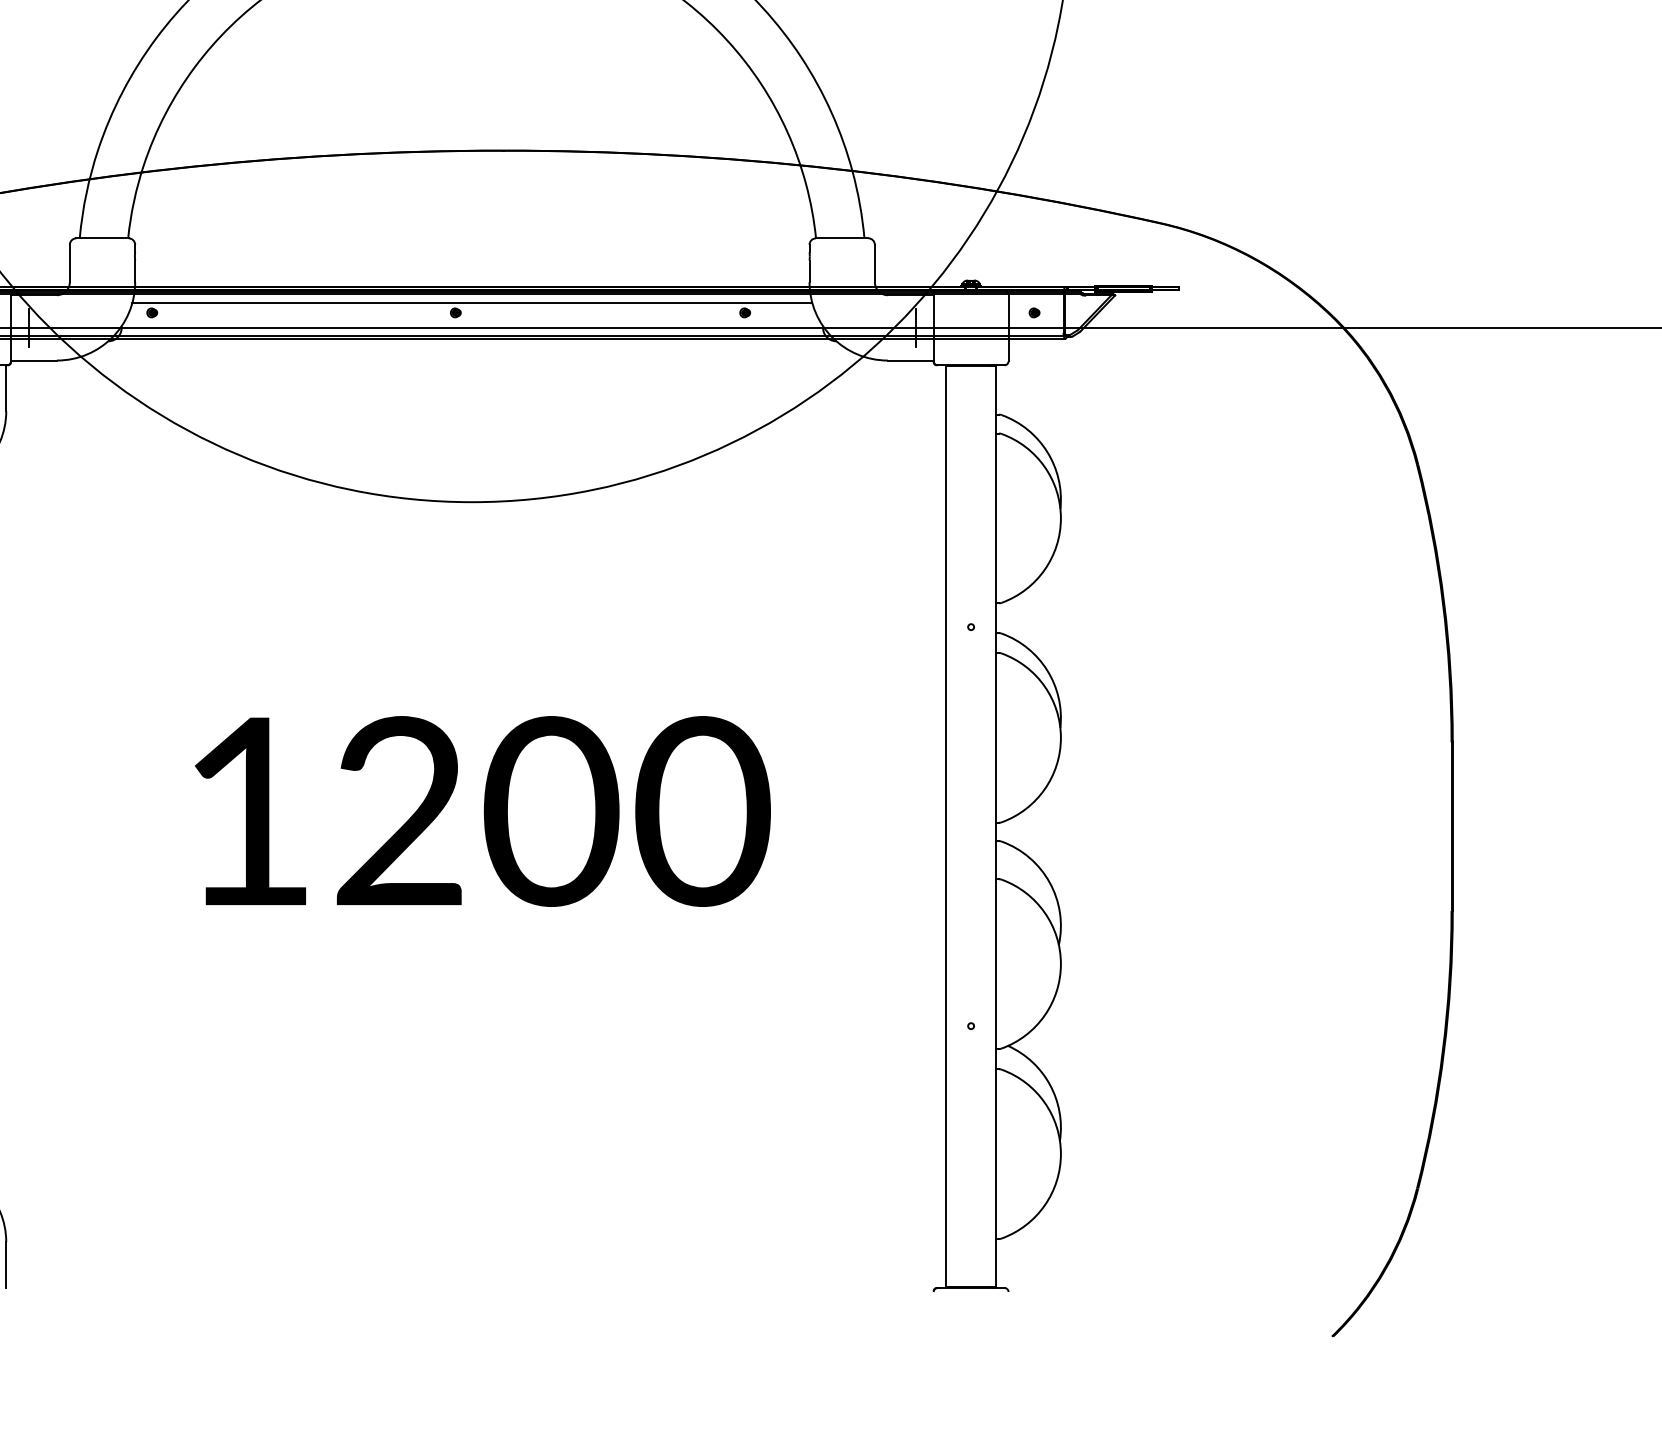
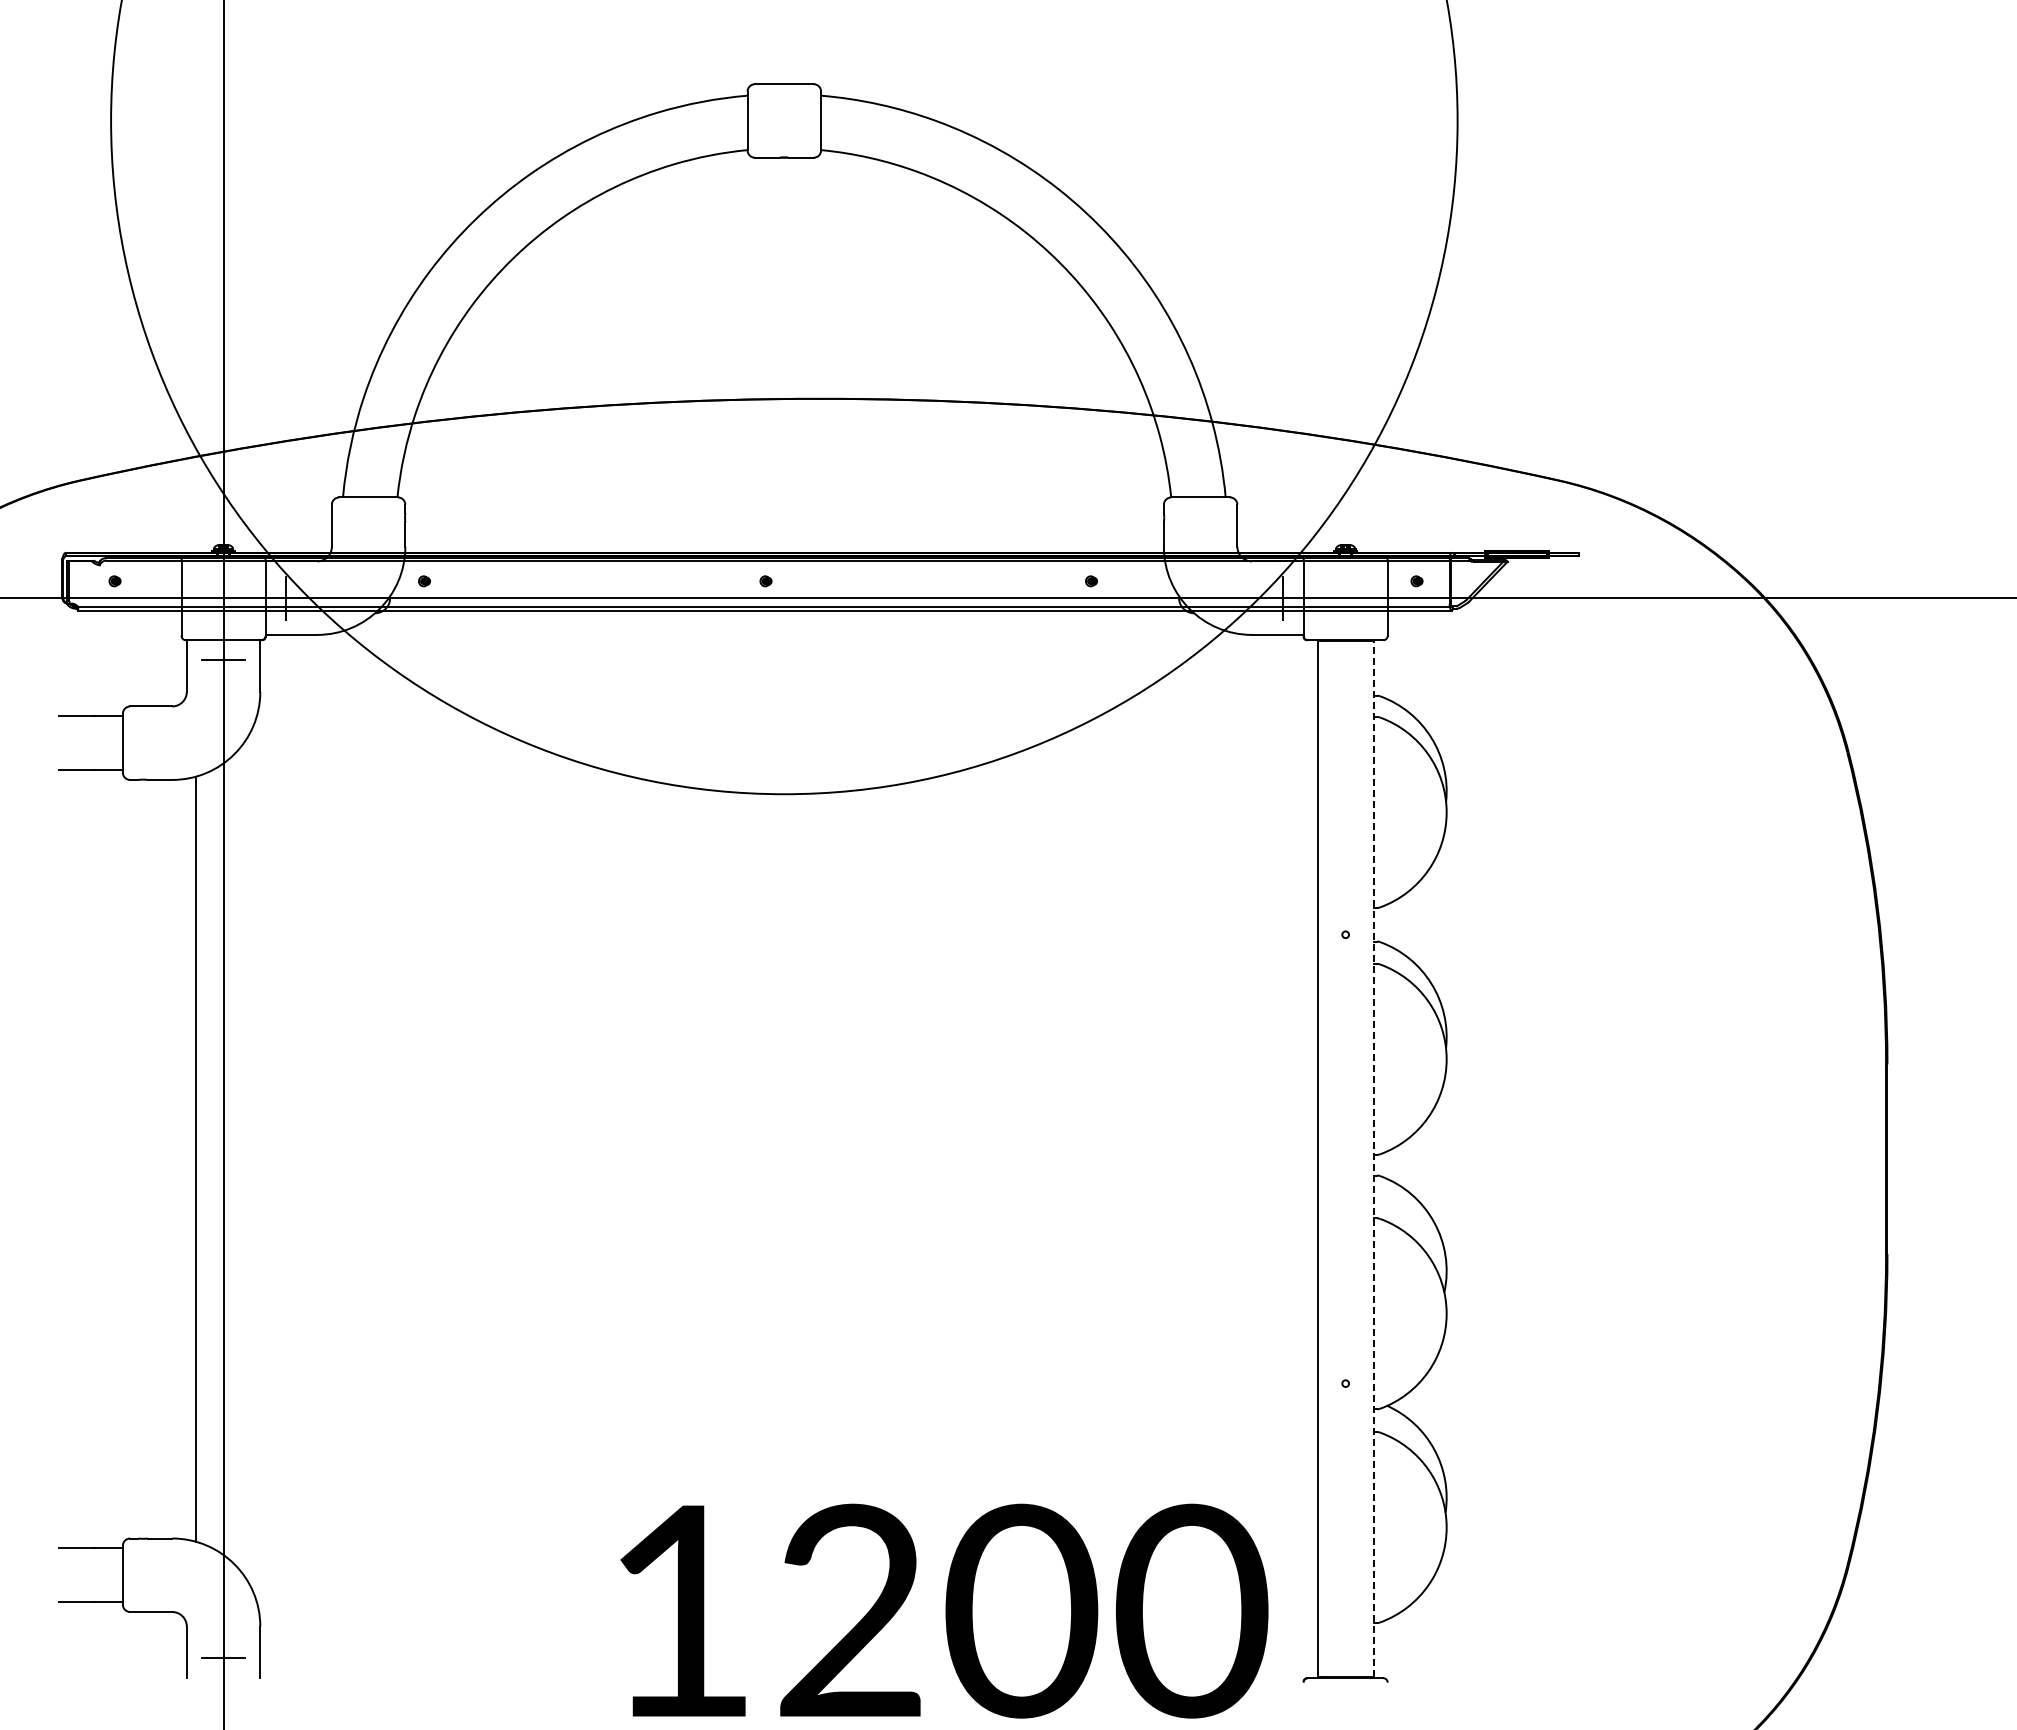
line: (472, 303) -> (784, 570), removed
text: (482, 810) -> (944, 1610), moved
line: (995, 826) -> (1373, 1159), solid -> dashed

